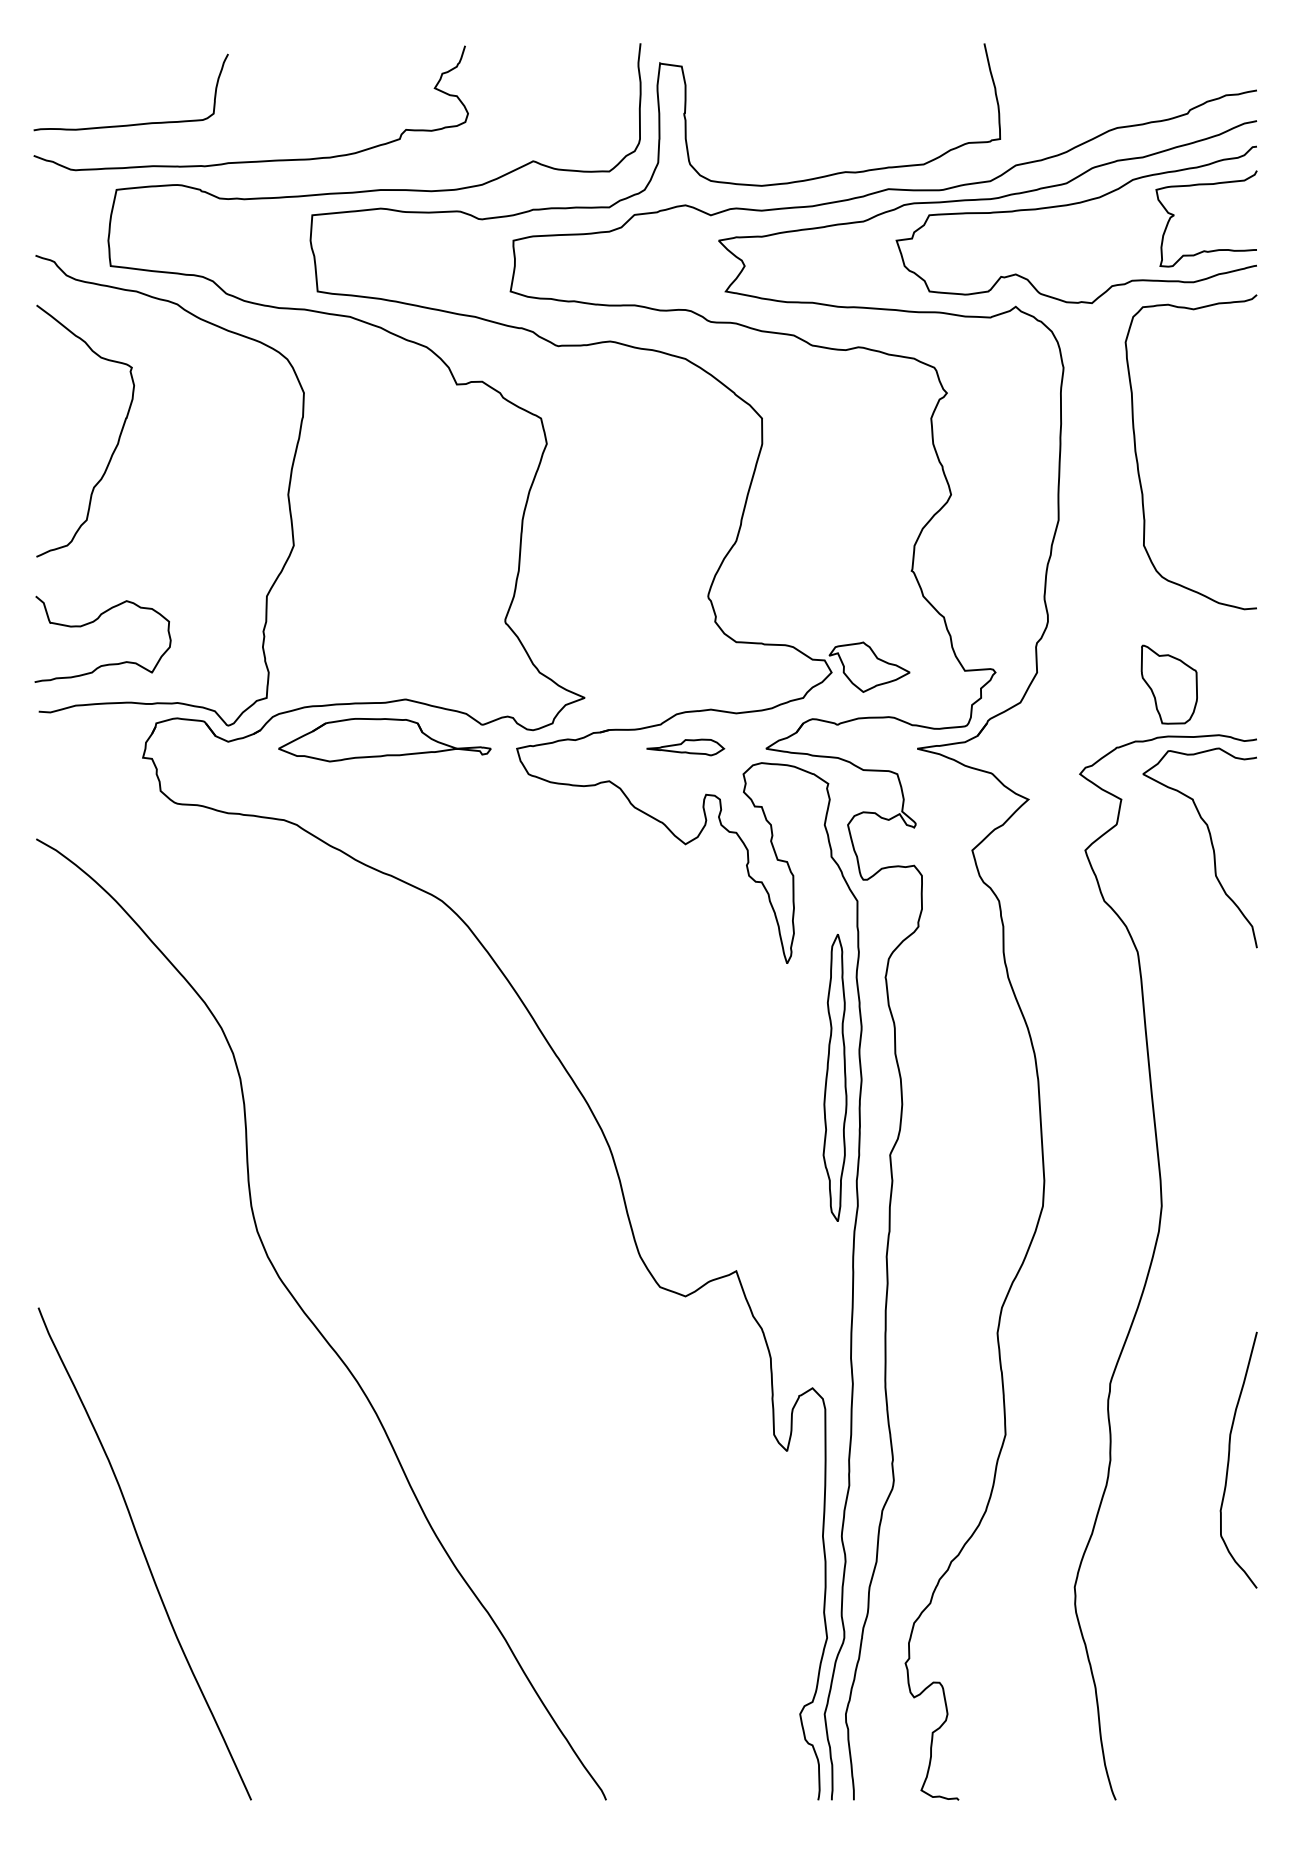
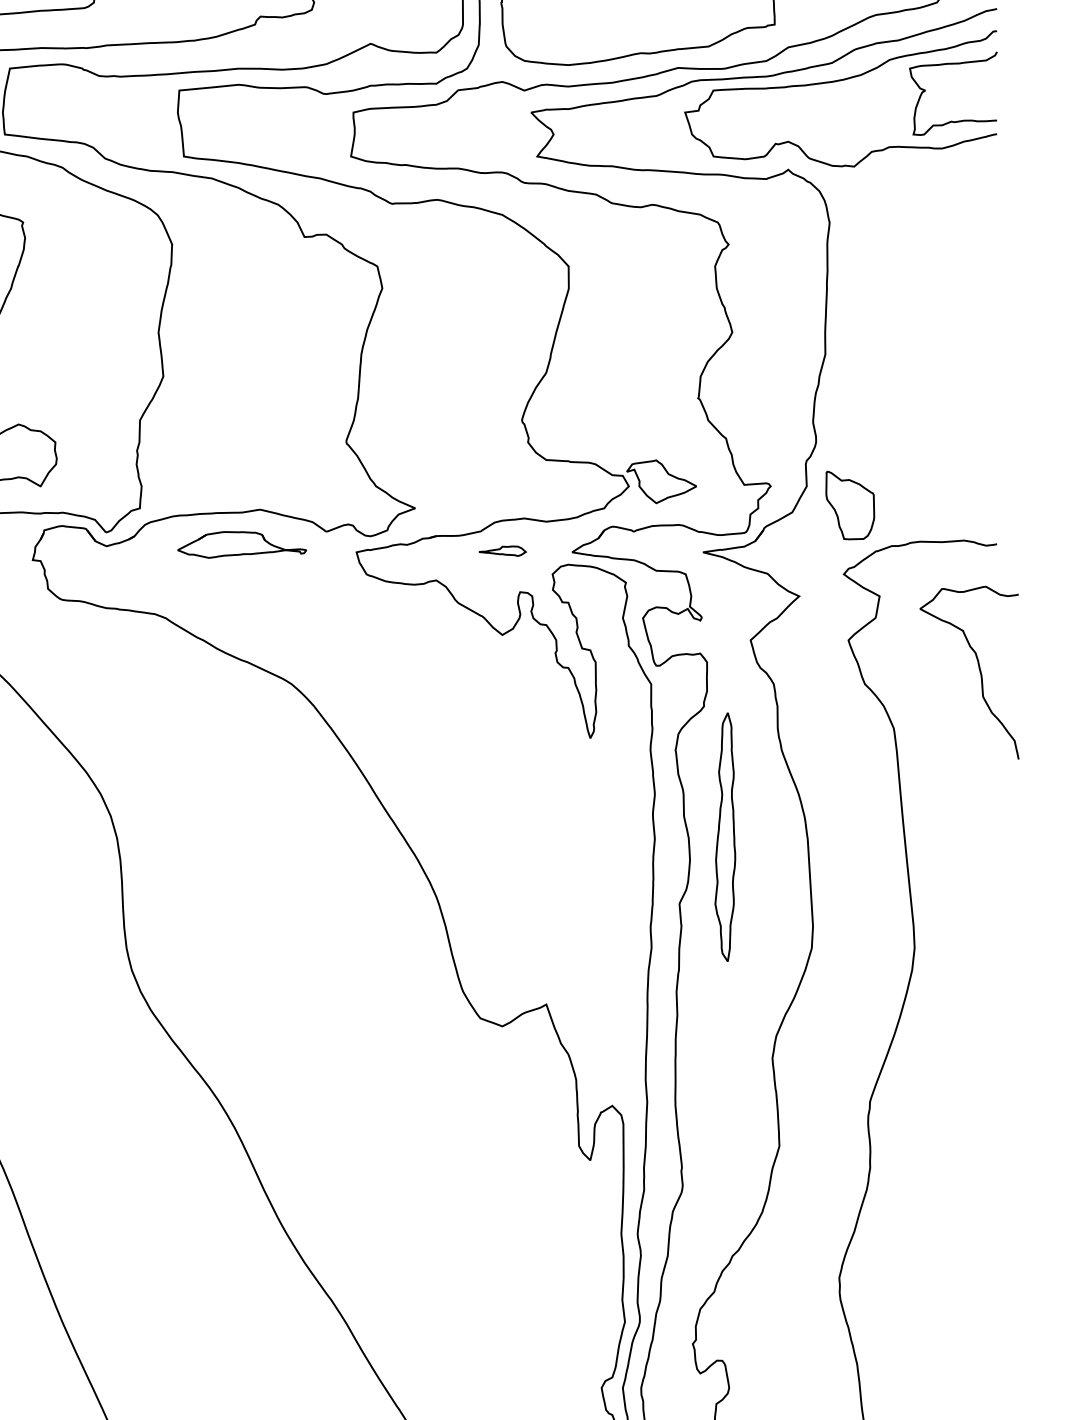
curve: (1138, 461) -> (894, 303), removed
part: (1168, 684) -> (849, 505), moved
part: (384, 740) -> (241, 545), size x0.7
part: (685, 747) -> (502, 551), size x0.7
curve: (1211, 846) -> (979, 671), moved
part: (834, 1077) -> (724, 836), moved
curve: (1229, 1459) -> (973, 1167), removed

